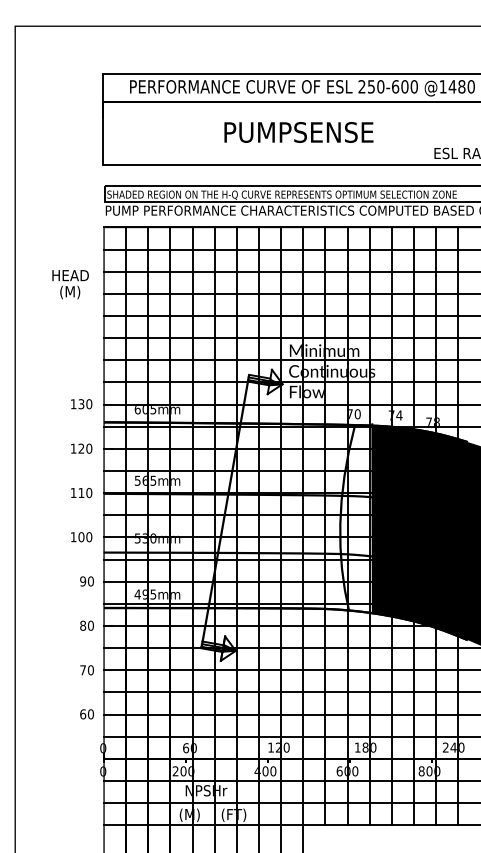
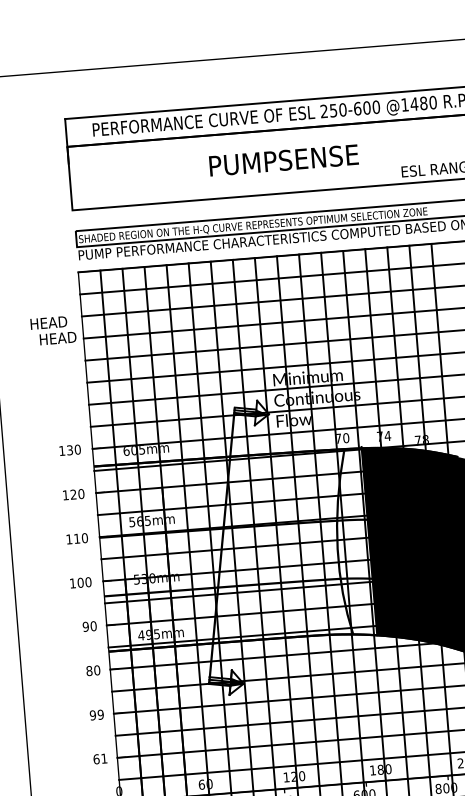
text: (298, 132) -> (283, 160), moved
text: (78, 292) -> (58, 339), (M) -> HEAD
text: (86, 670) -> (96, 715), 70 -> 99
text: (90, 714) -> (103, 758), 60 -> 61

